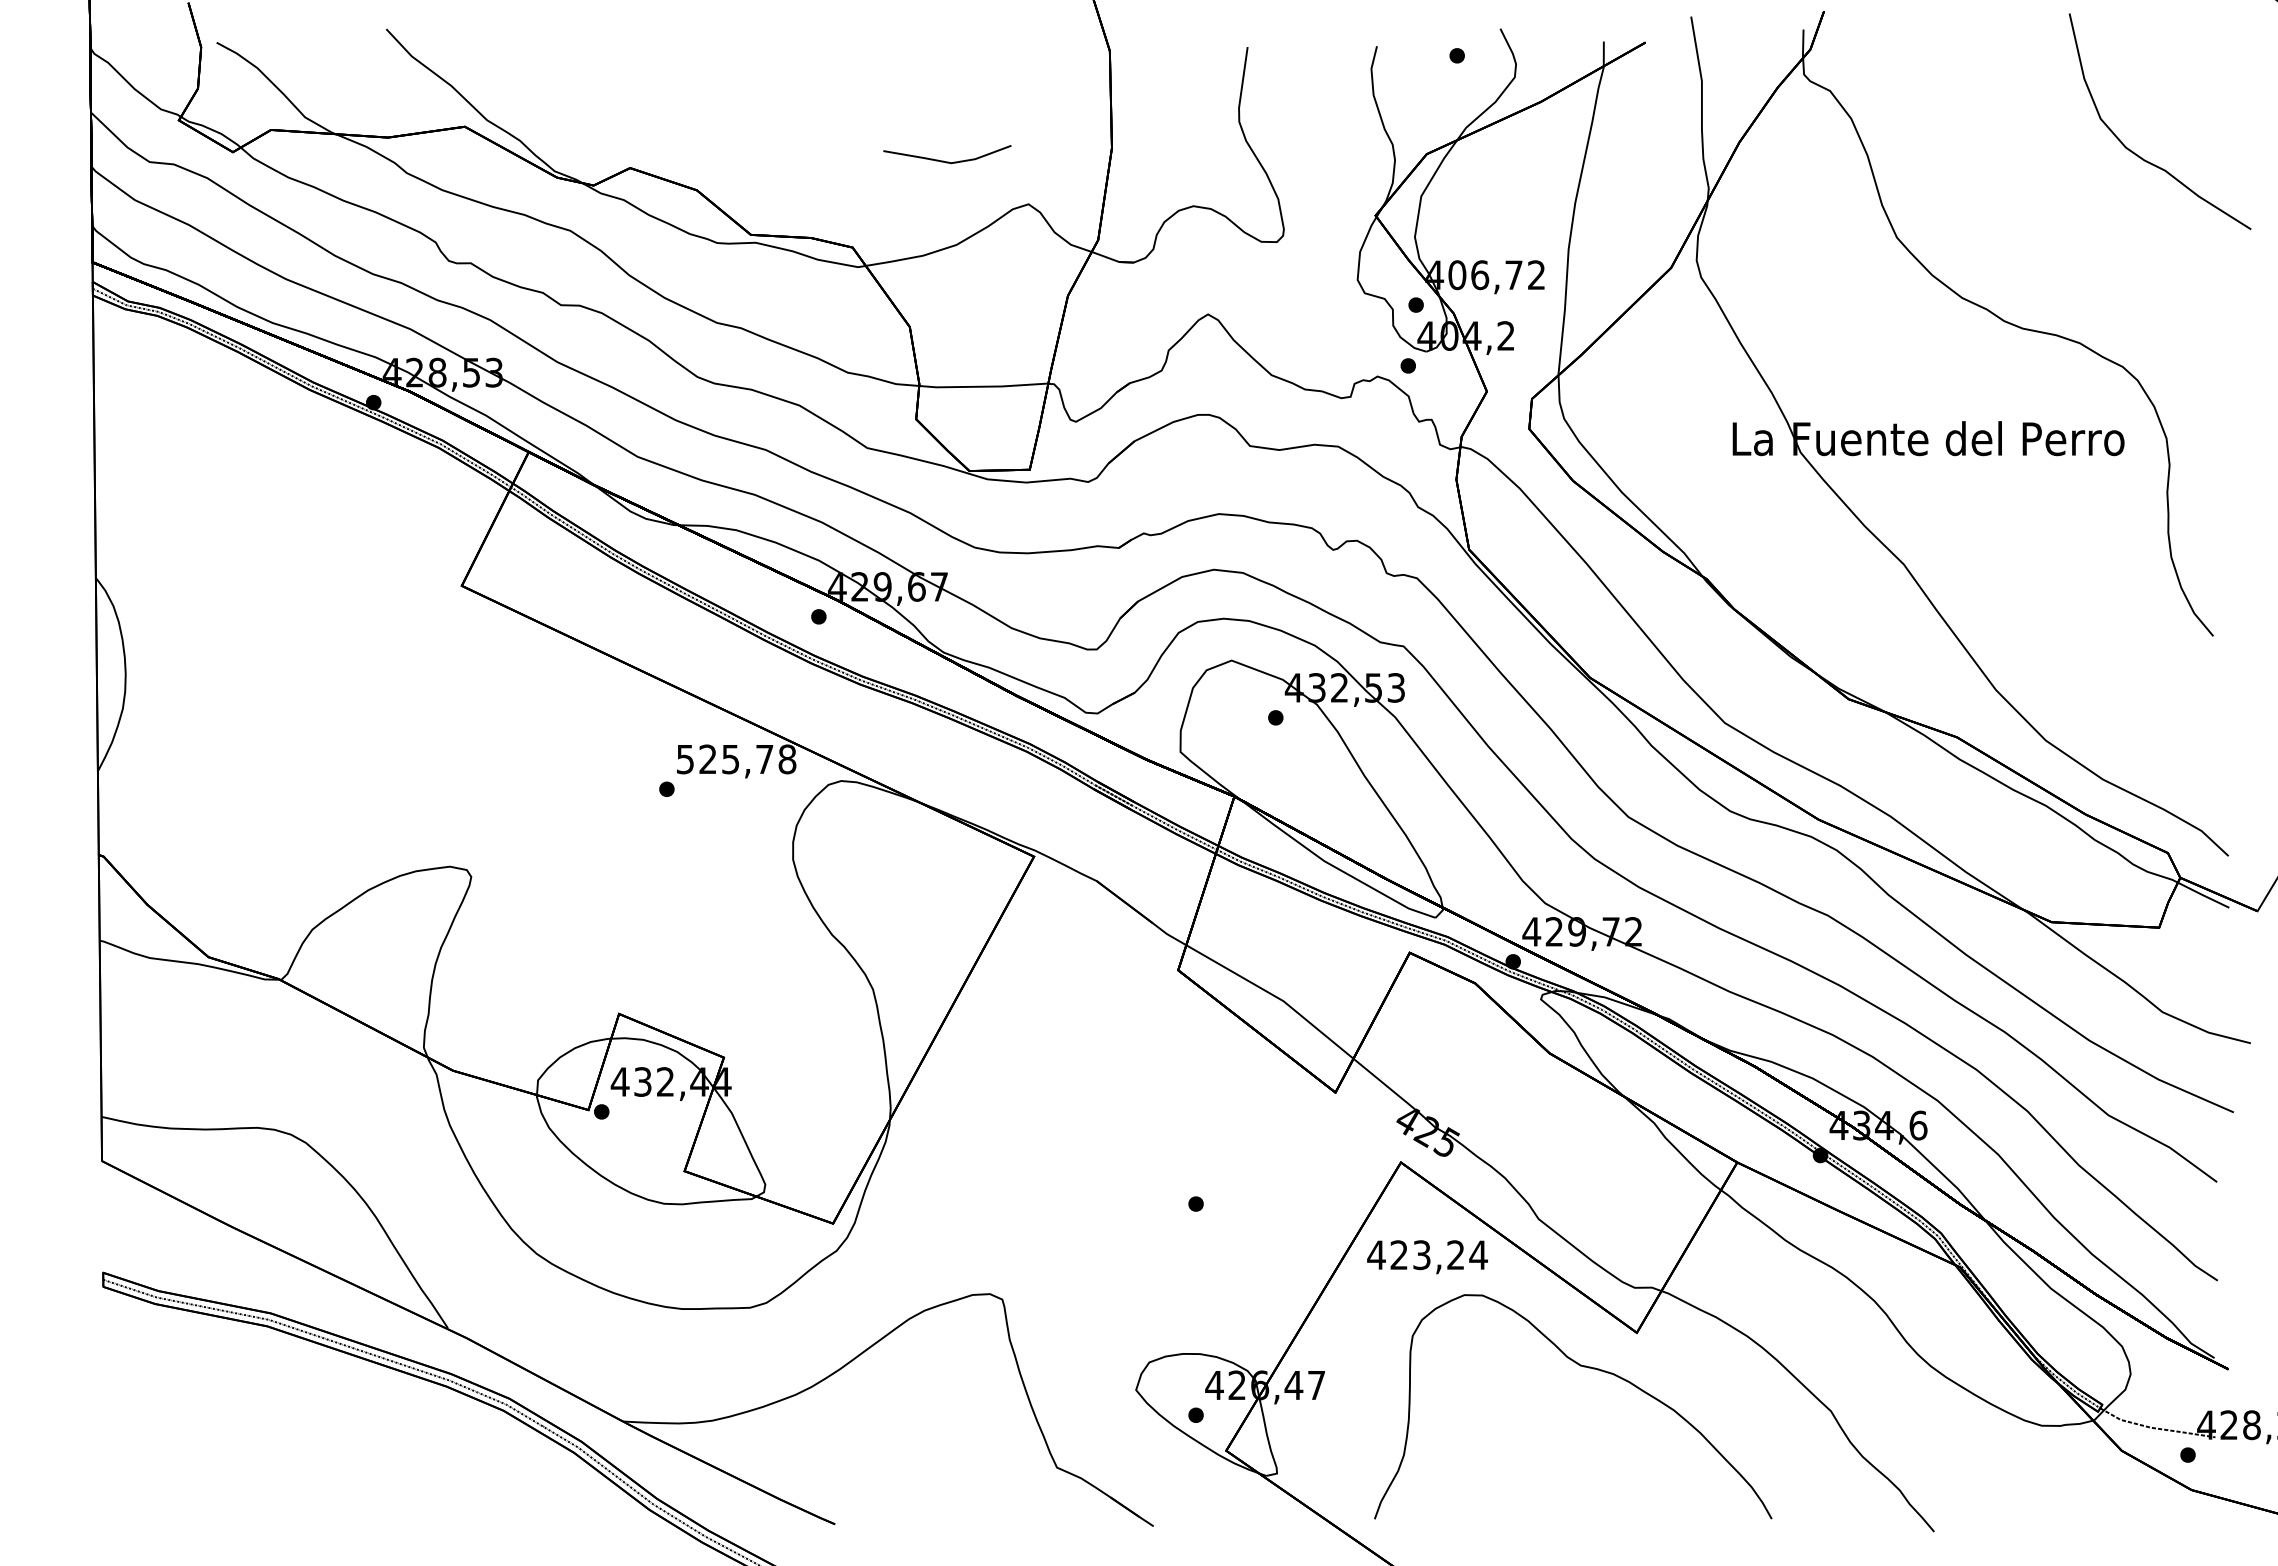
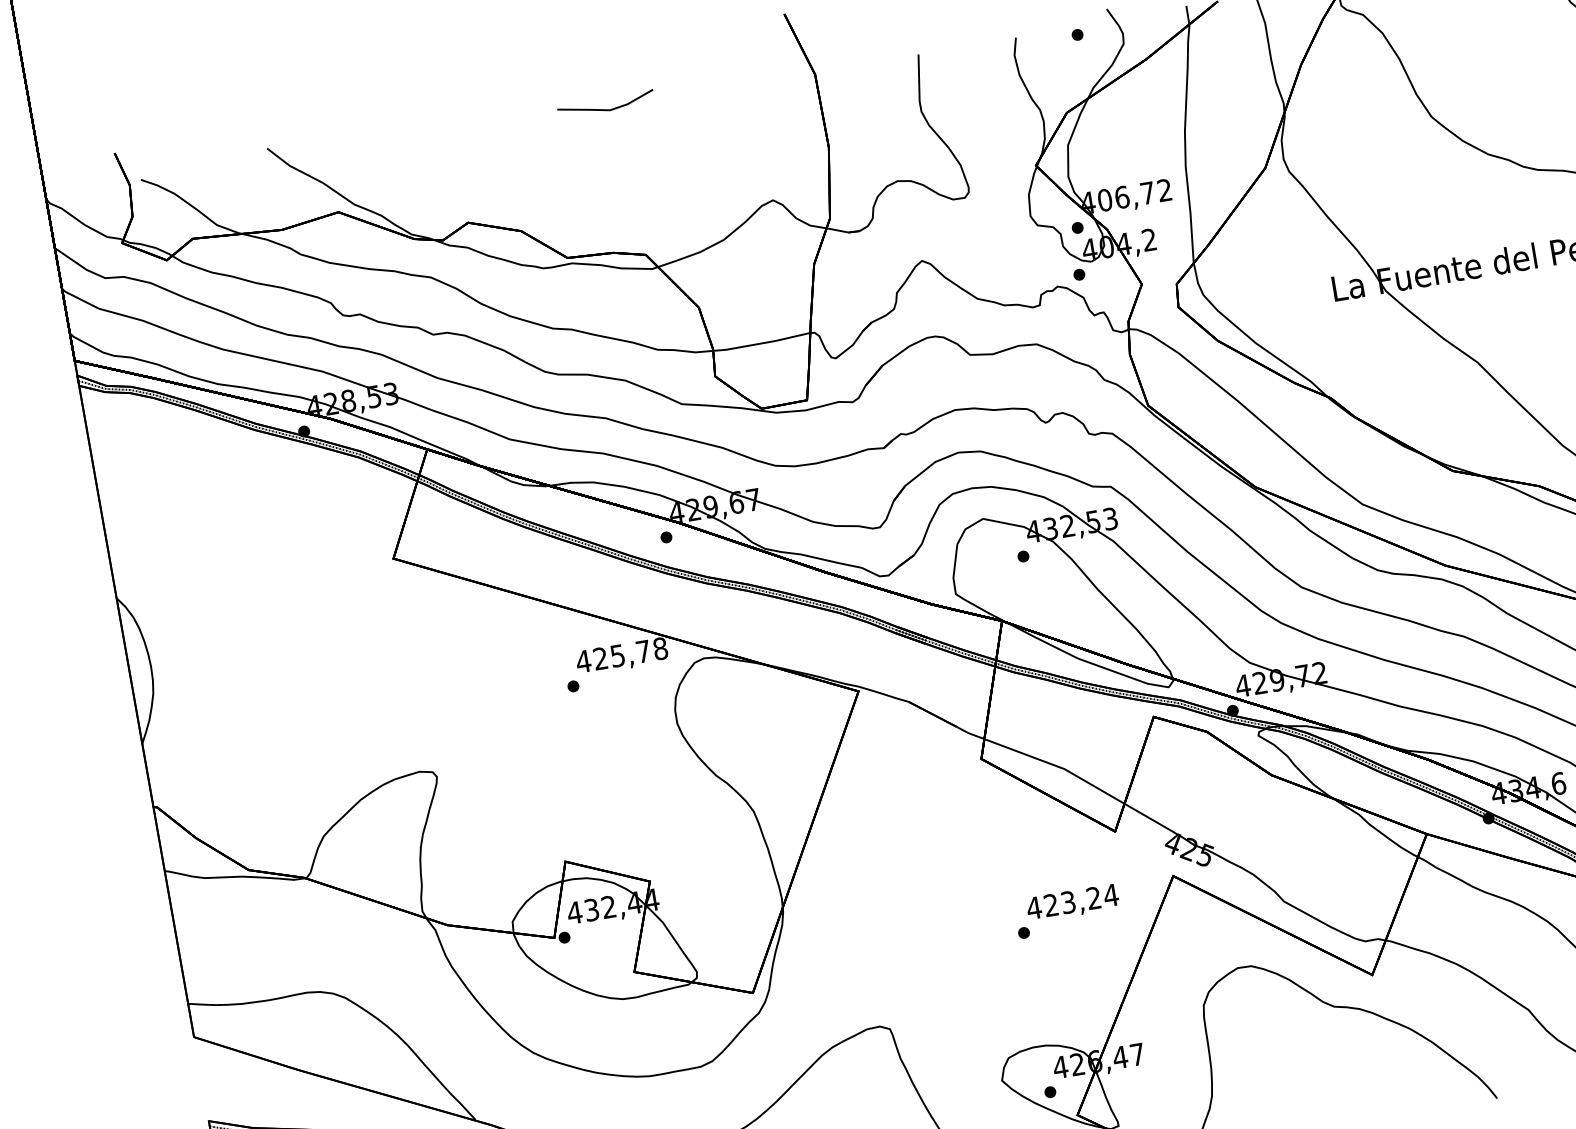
line: (947, 161) -> (606, 109), moved
text: (685, 759) -> (583, 661), 525,78 -> 425,78
text: (1427, 1257) -> (1072, 903), moved

